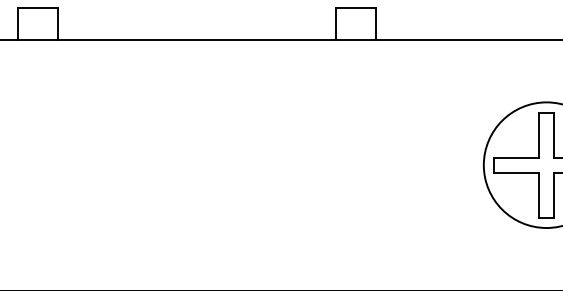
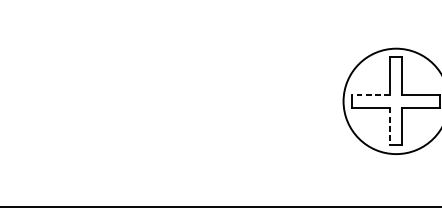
line: (516, 157) -> (370, 94), solid -> dashed
line: (539, 195) -> (390, 126), solid -> dashed

